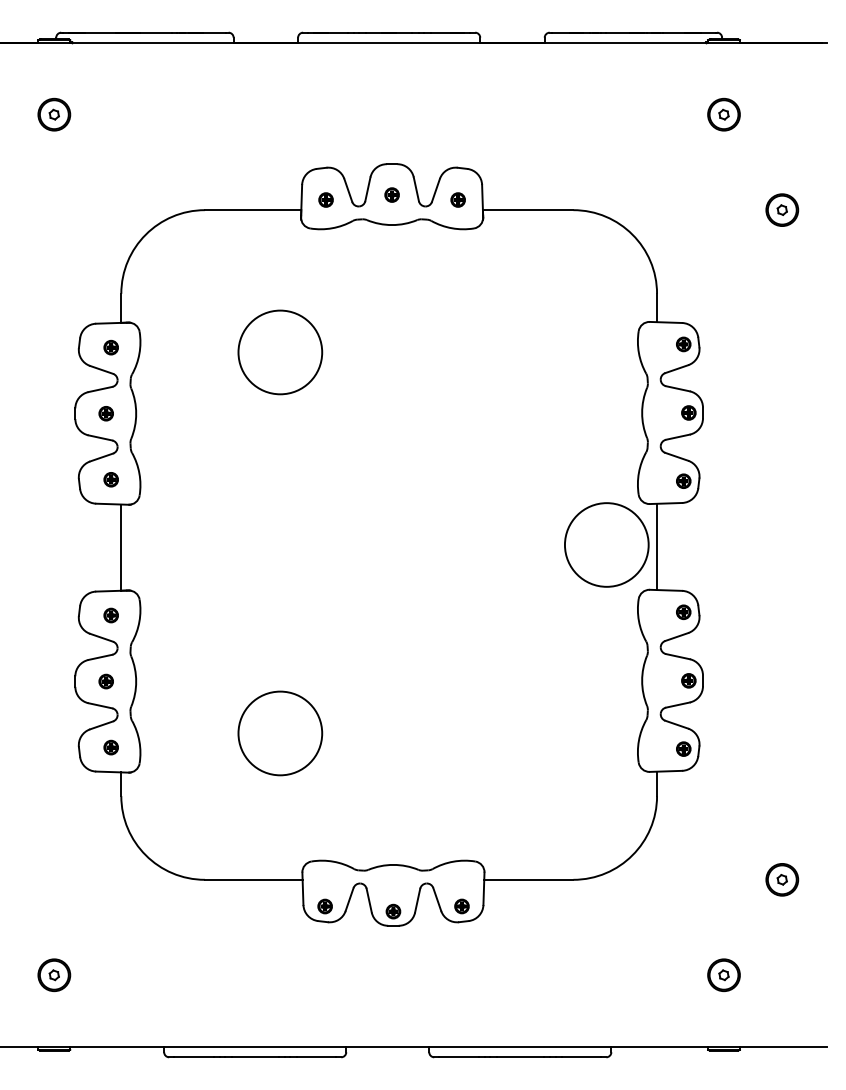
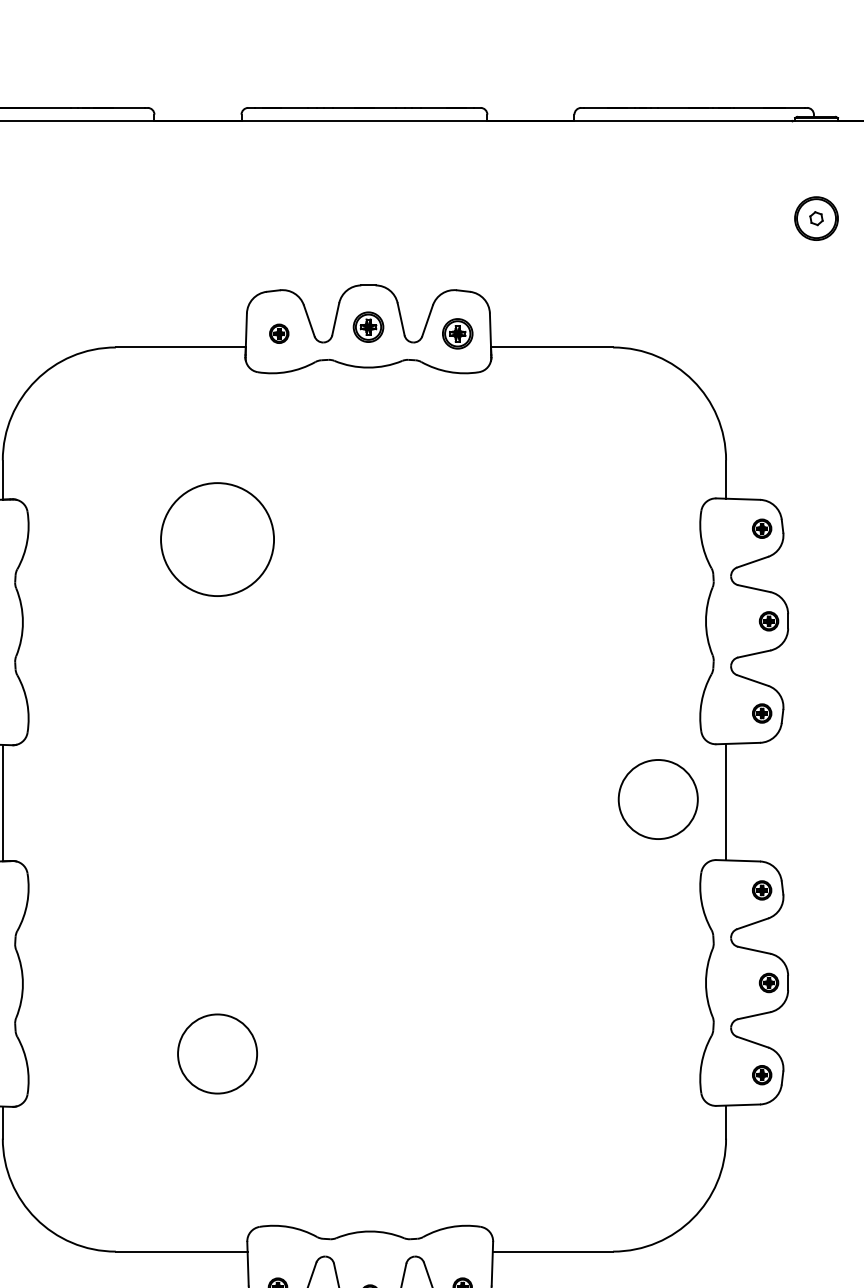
part: (391, 194) -> (367, 326), size x1.6
part: (457, 199) -> (456, 333), size x1.6
circle: (606, 544) -> (657, 798), size x0.7
circle: (280, 733) -> (217, 1054), size x0.7

